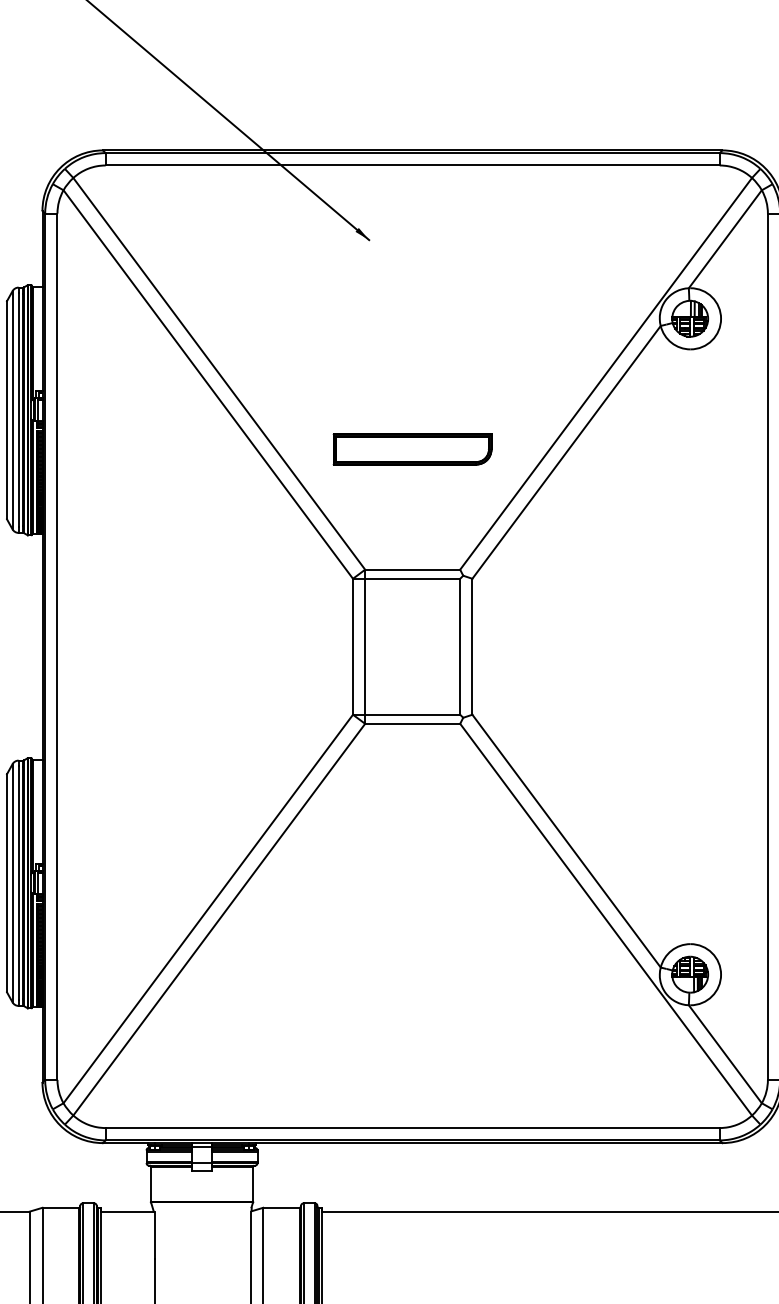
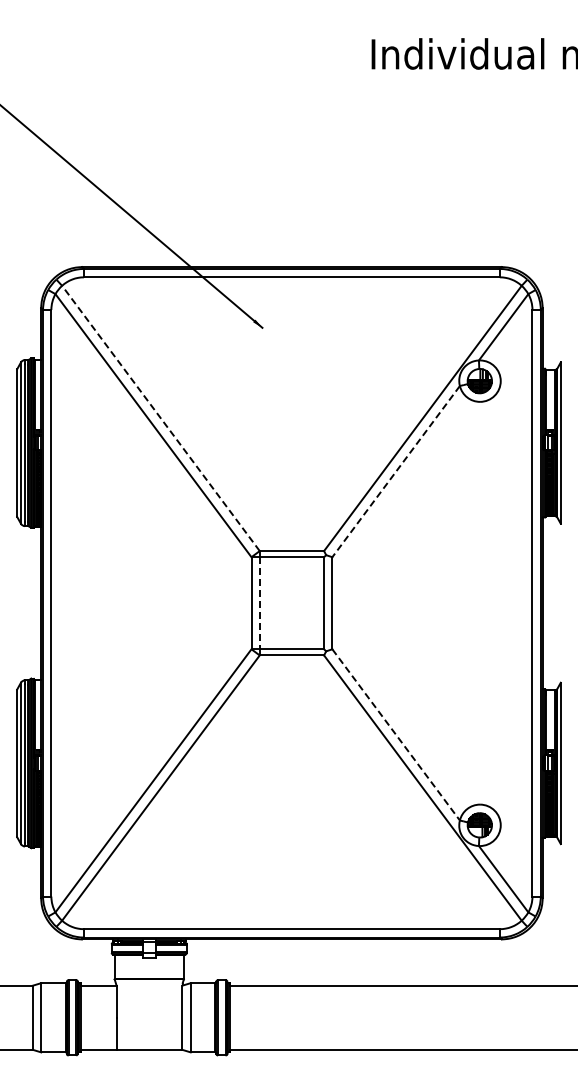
line: (218, 373) -> (160, 418), solid -> dashed
part: (412, 449) -> (291, 469), removed
line: (567, 452) -> (396, 471), solid -> dashed
line: (364, 647) -> (259, 603), solid -> dashed
line: (567, 840) -> (396, 734), solid -> dashed

